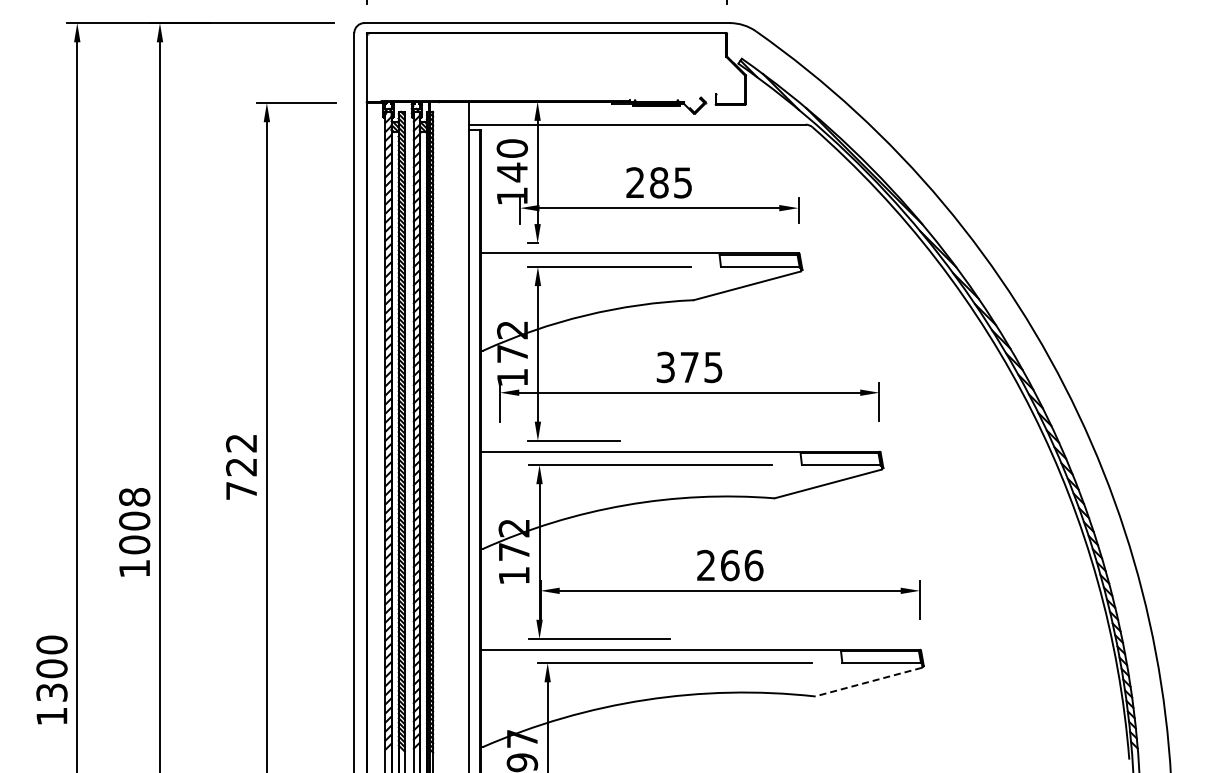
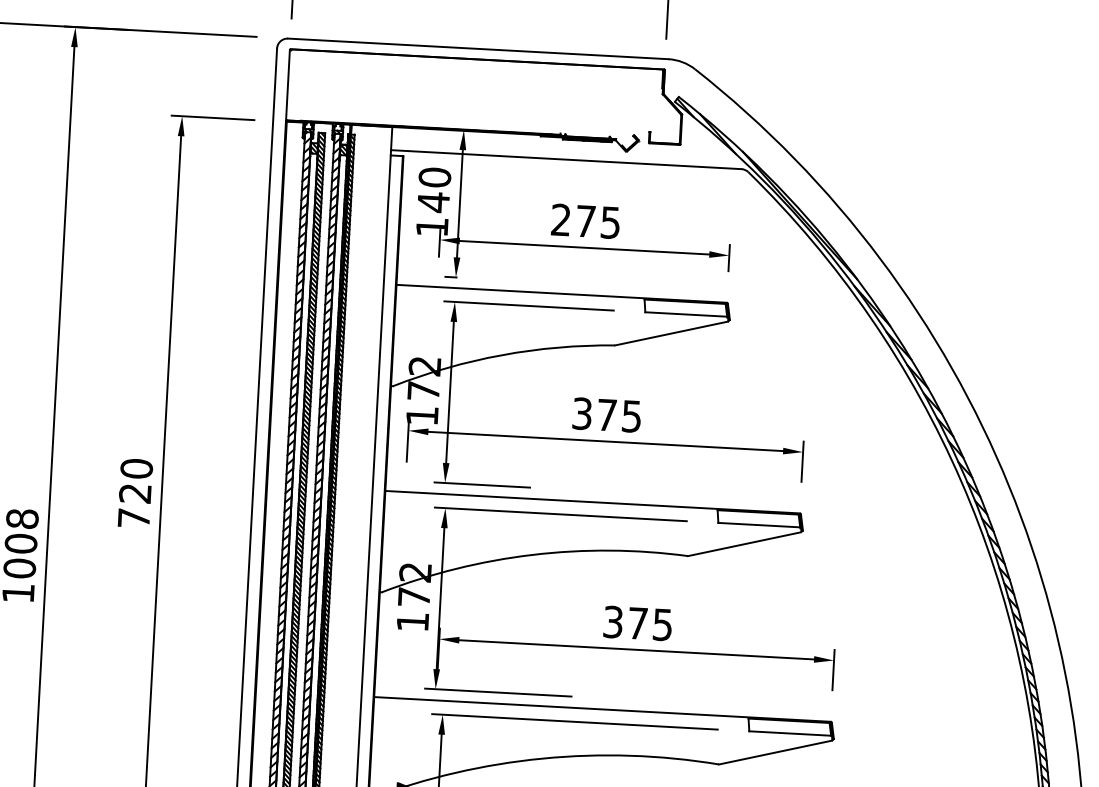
text: (659, 182) -> (586, 221), 285 -> 275
text: (241, 442) -> (136, 467), 722 -> 720
text: (730, 565) -> (638, 623), 266 -> 375
line: (868, 682) -> (775, 752), dashed -> solid

